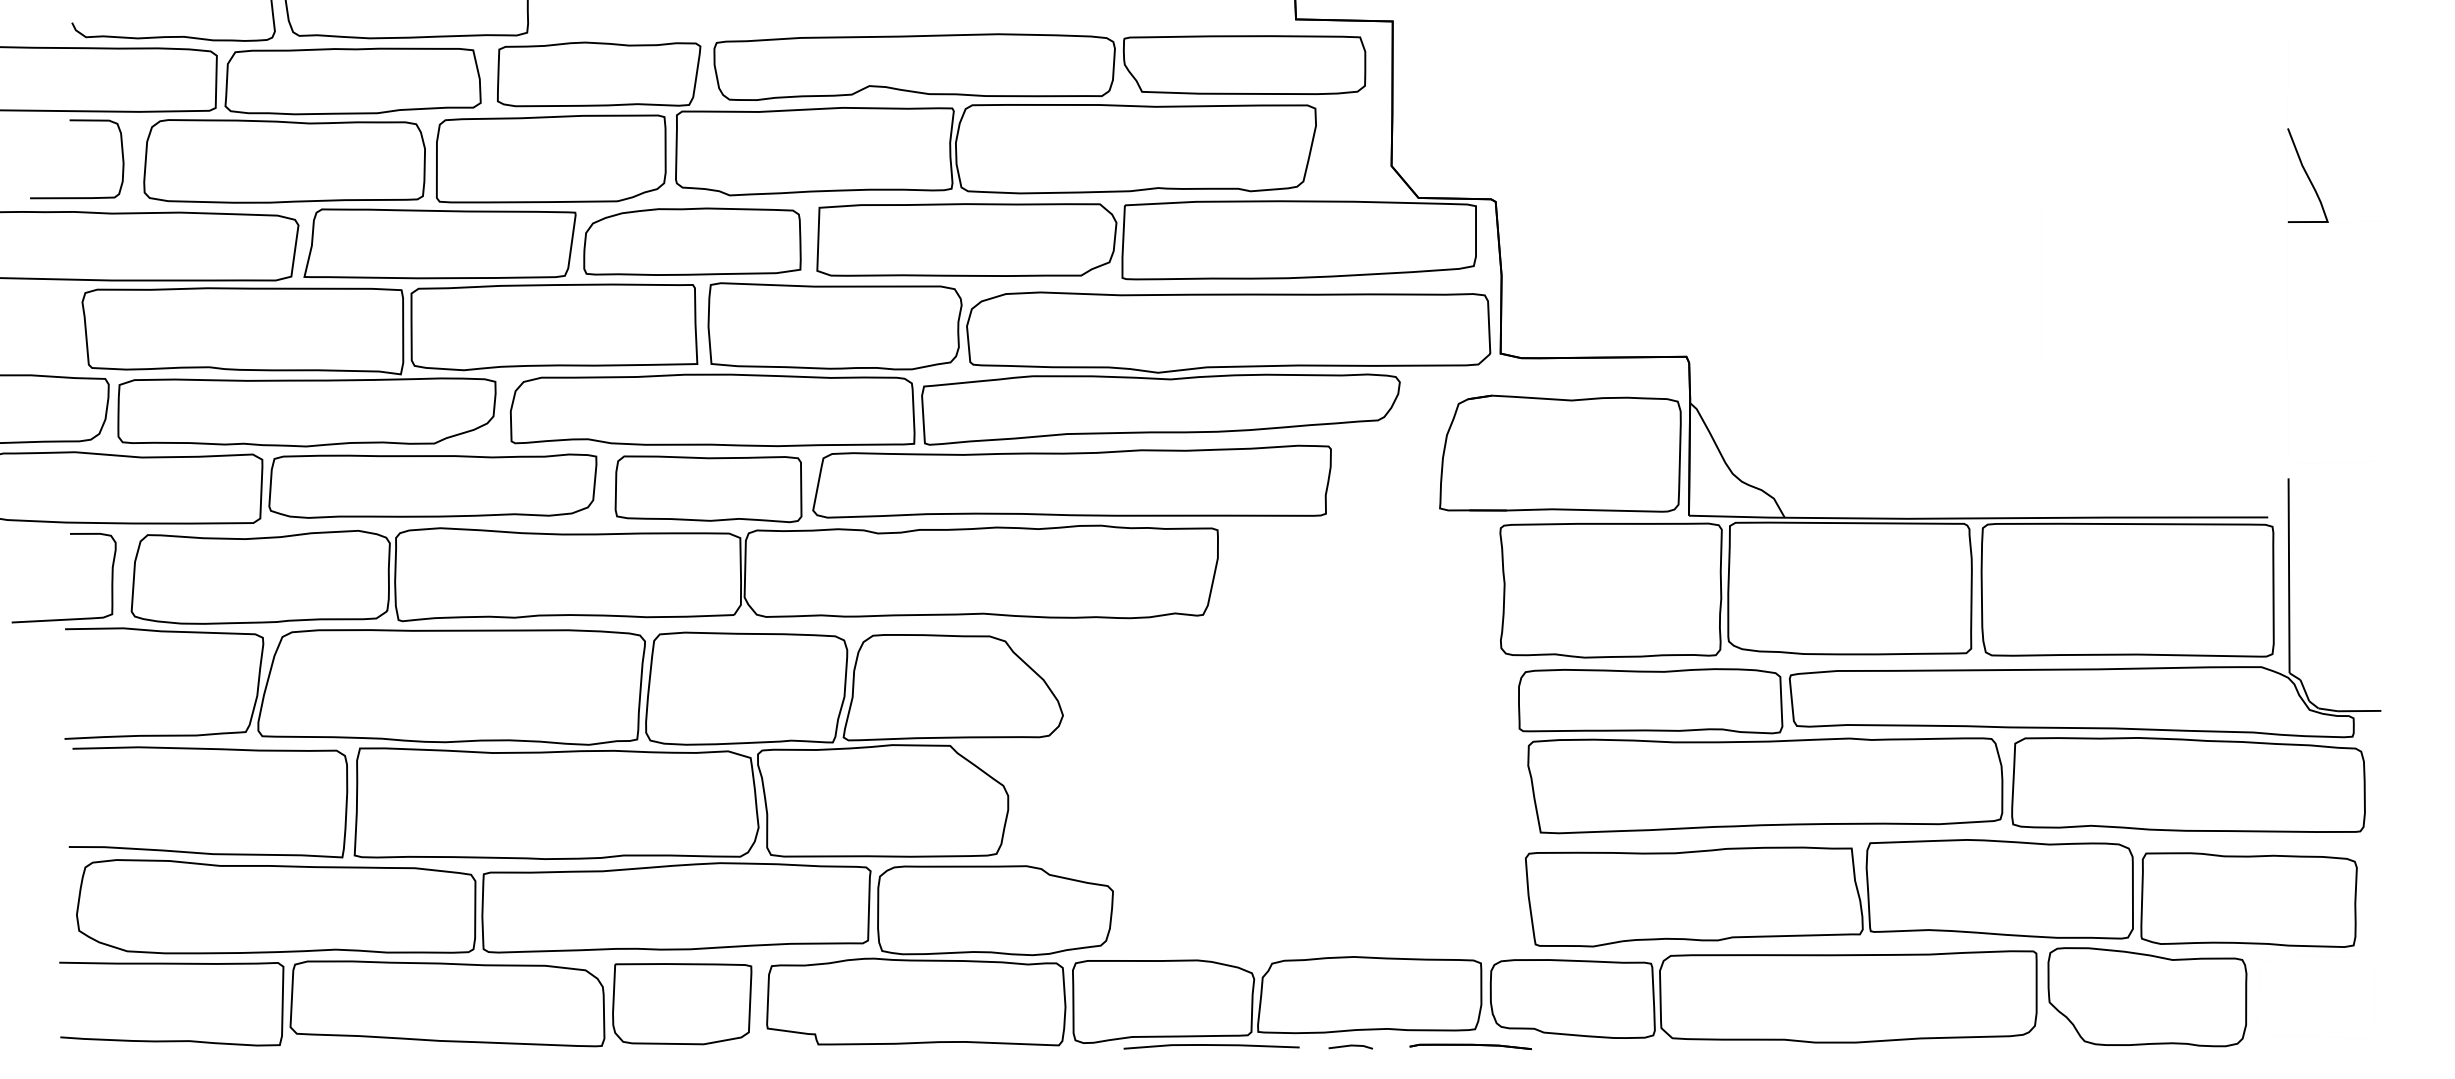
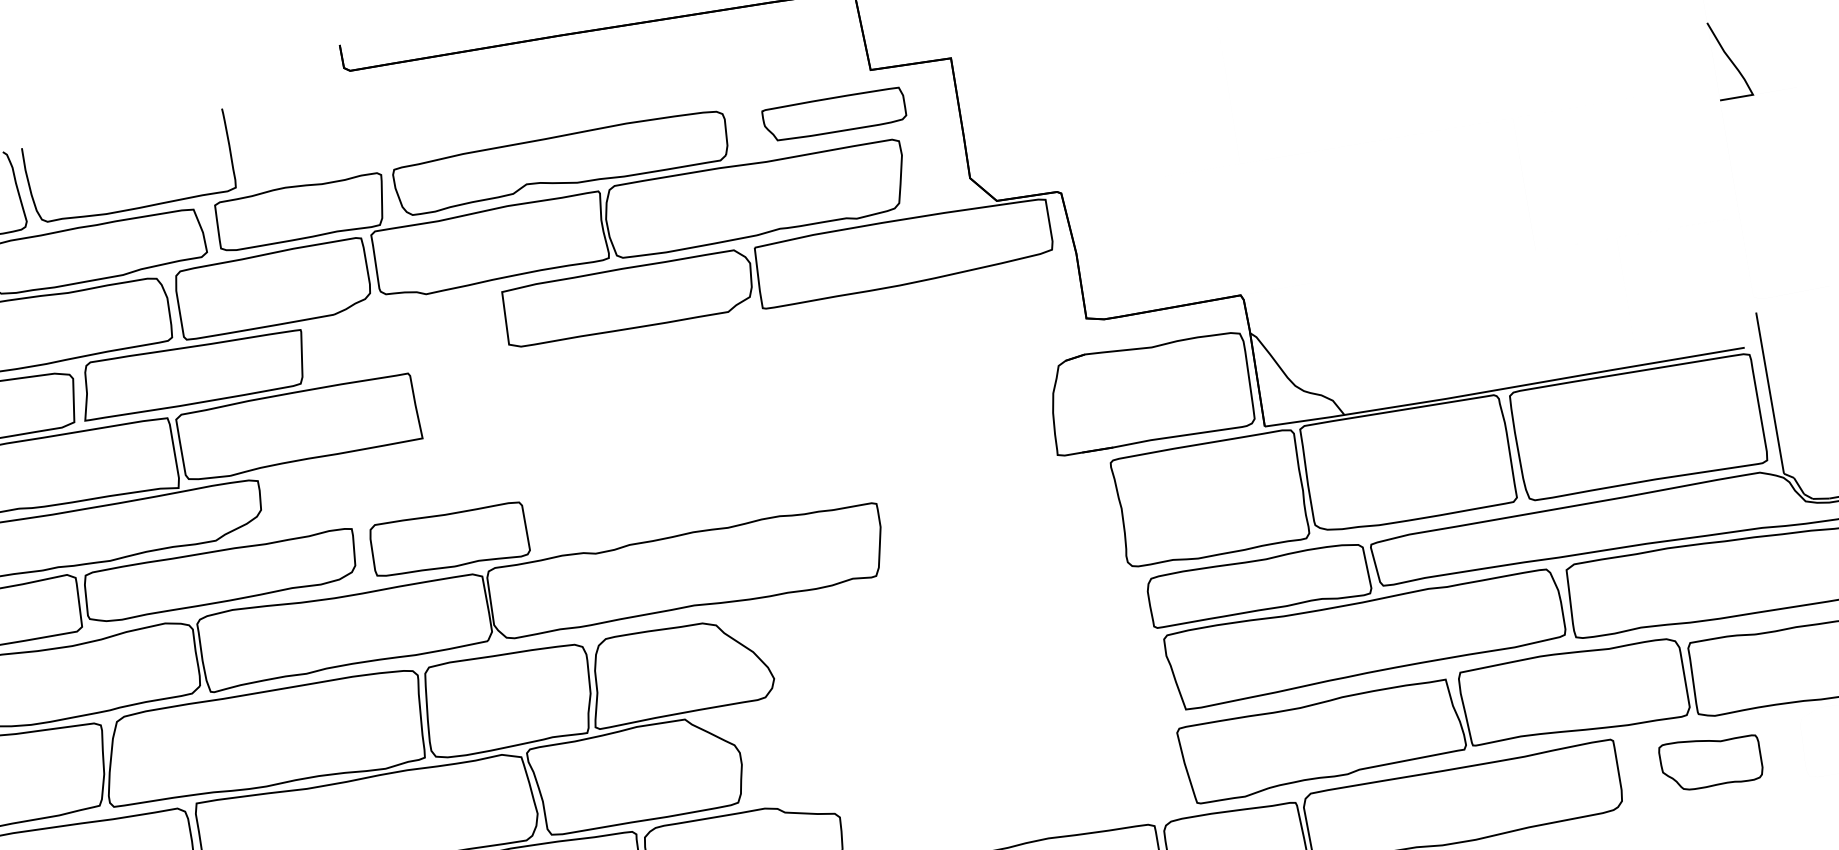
part: (1244, 64) -> (834, 114), size x0.7
part: (1000, 362) -> (673, 395), removed
part: (2147, 997) -> (1711, 762), size x0.6

